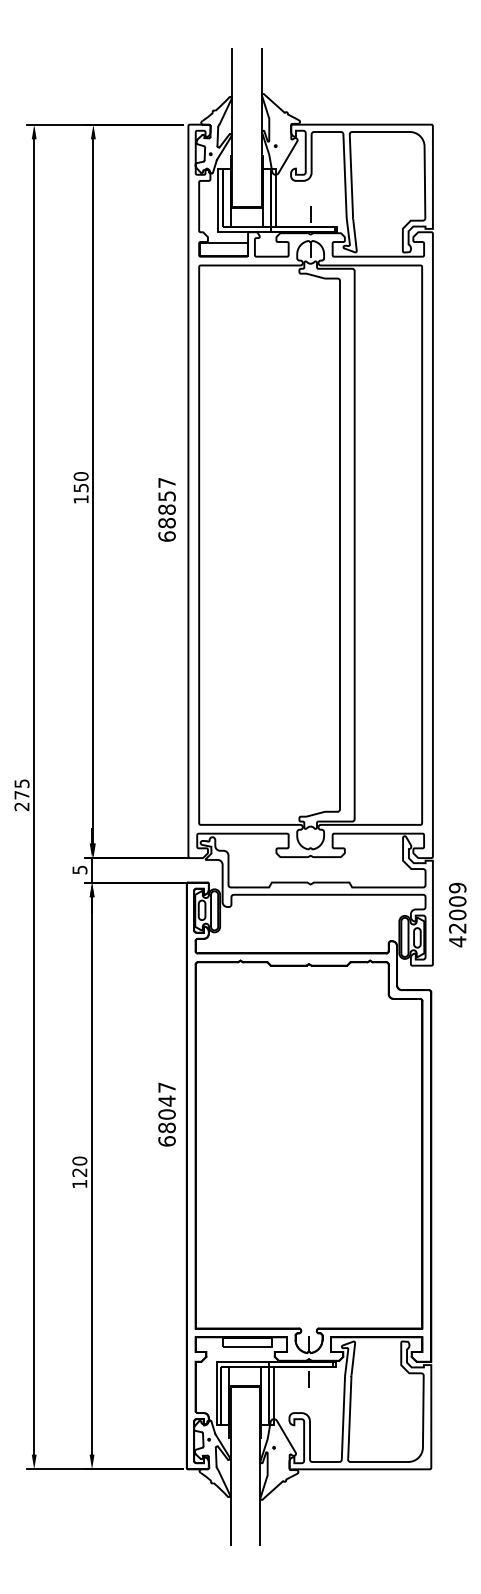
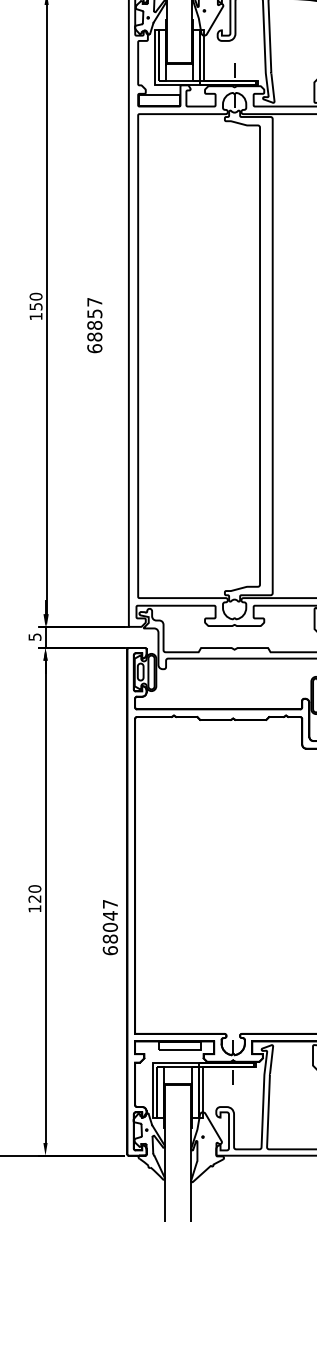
text: (166, 509) -> (94, 325), moved
text: (166, 1114) -> (109, 927), moved

